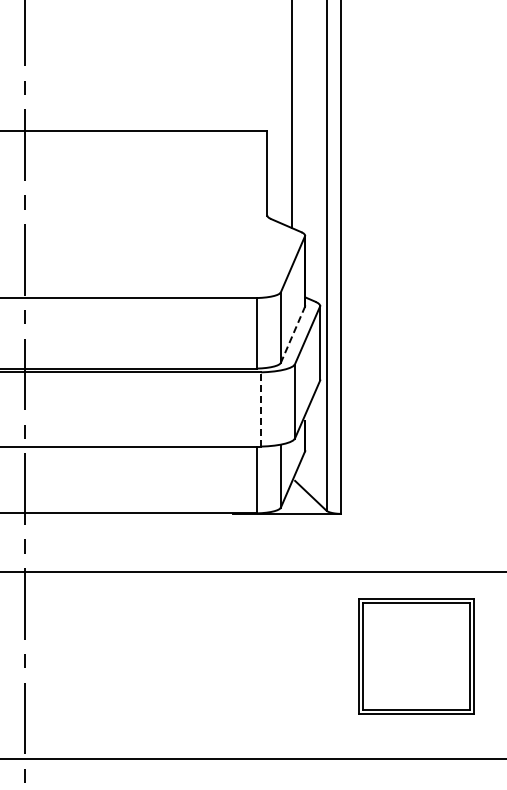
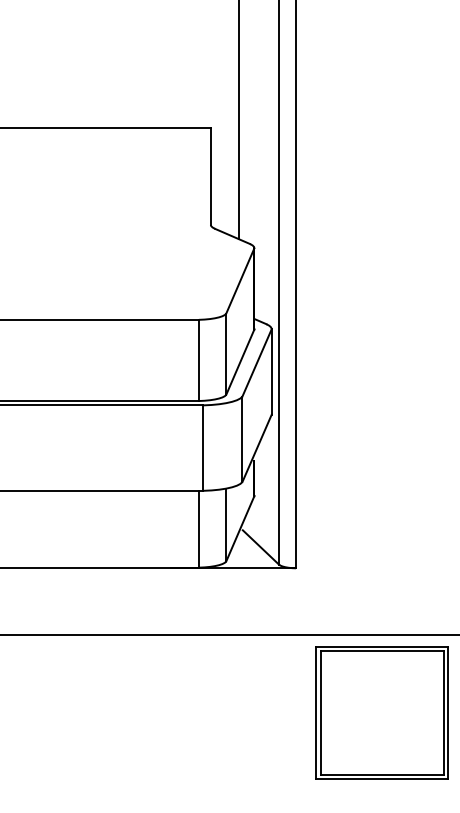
line: (292, 334) -> (239, 361), dashed -> solid
line: (260, 408) -> (202, 446), dashed -> solid
part: (416, 656) -> (382, 712), moved

